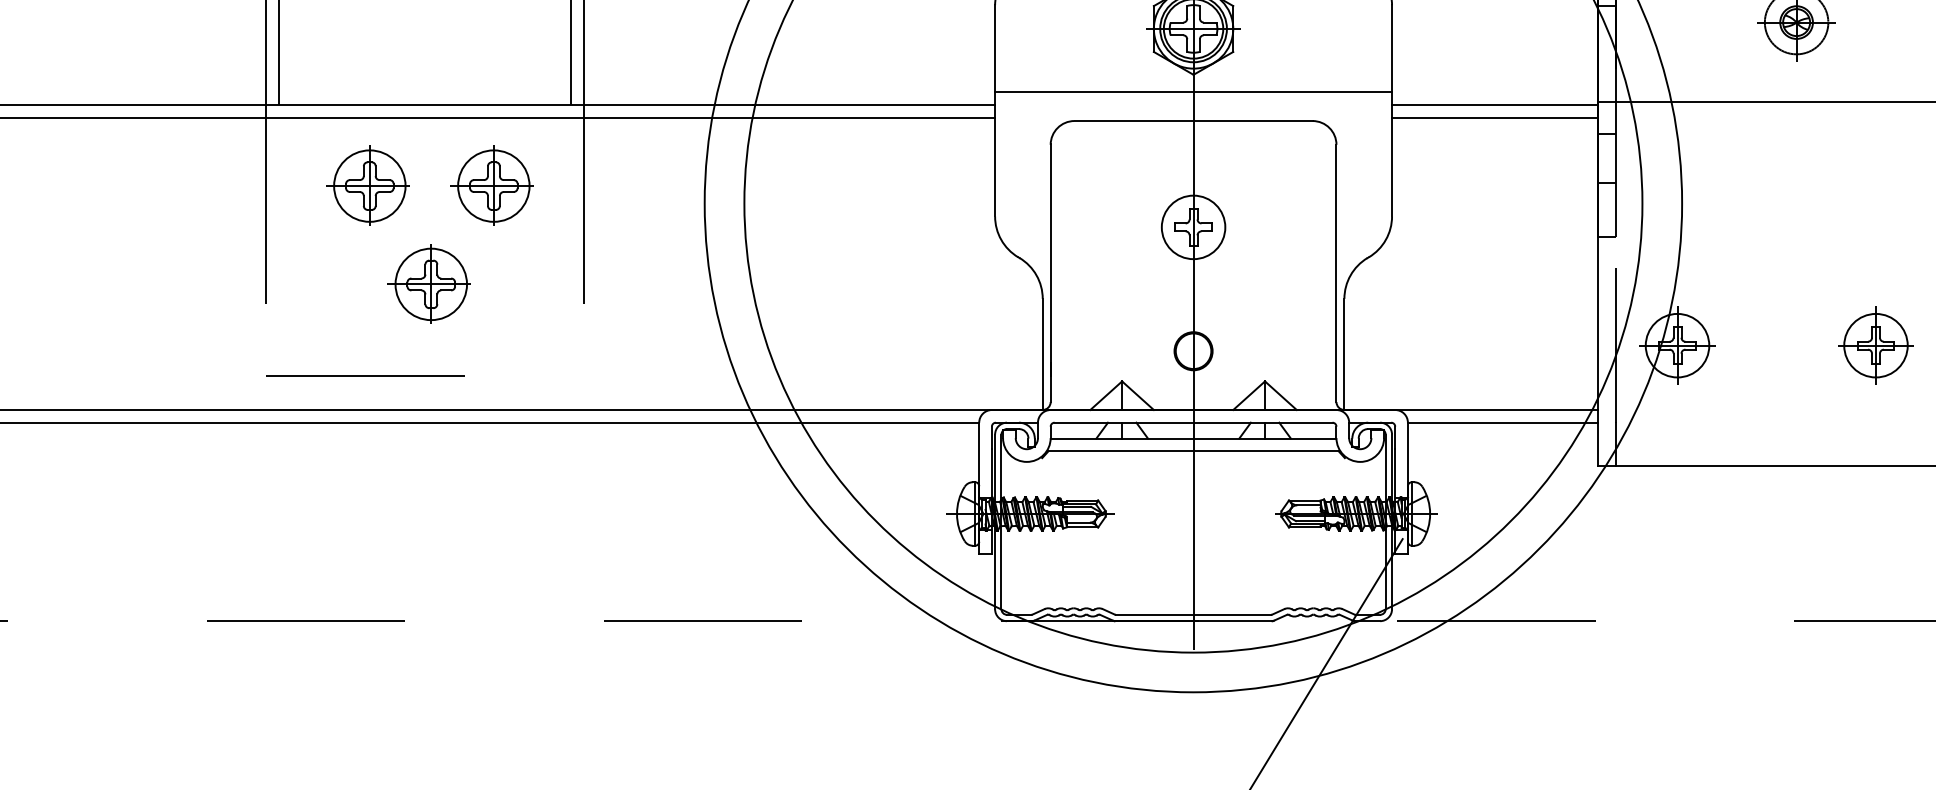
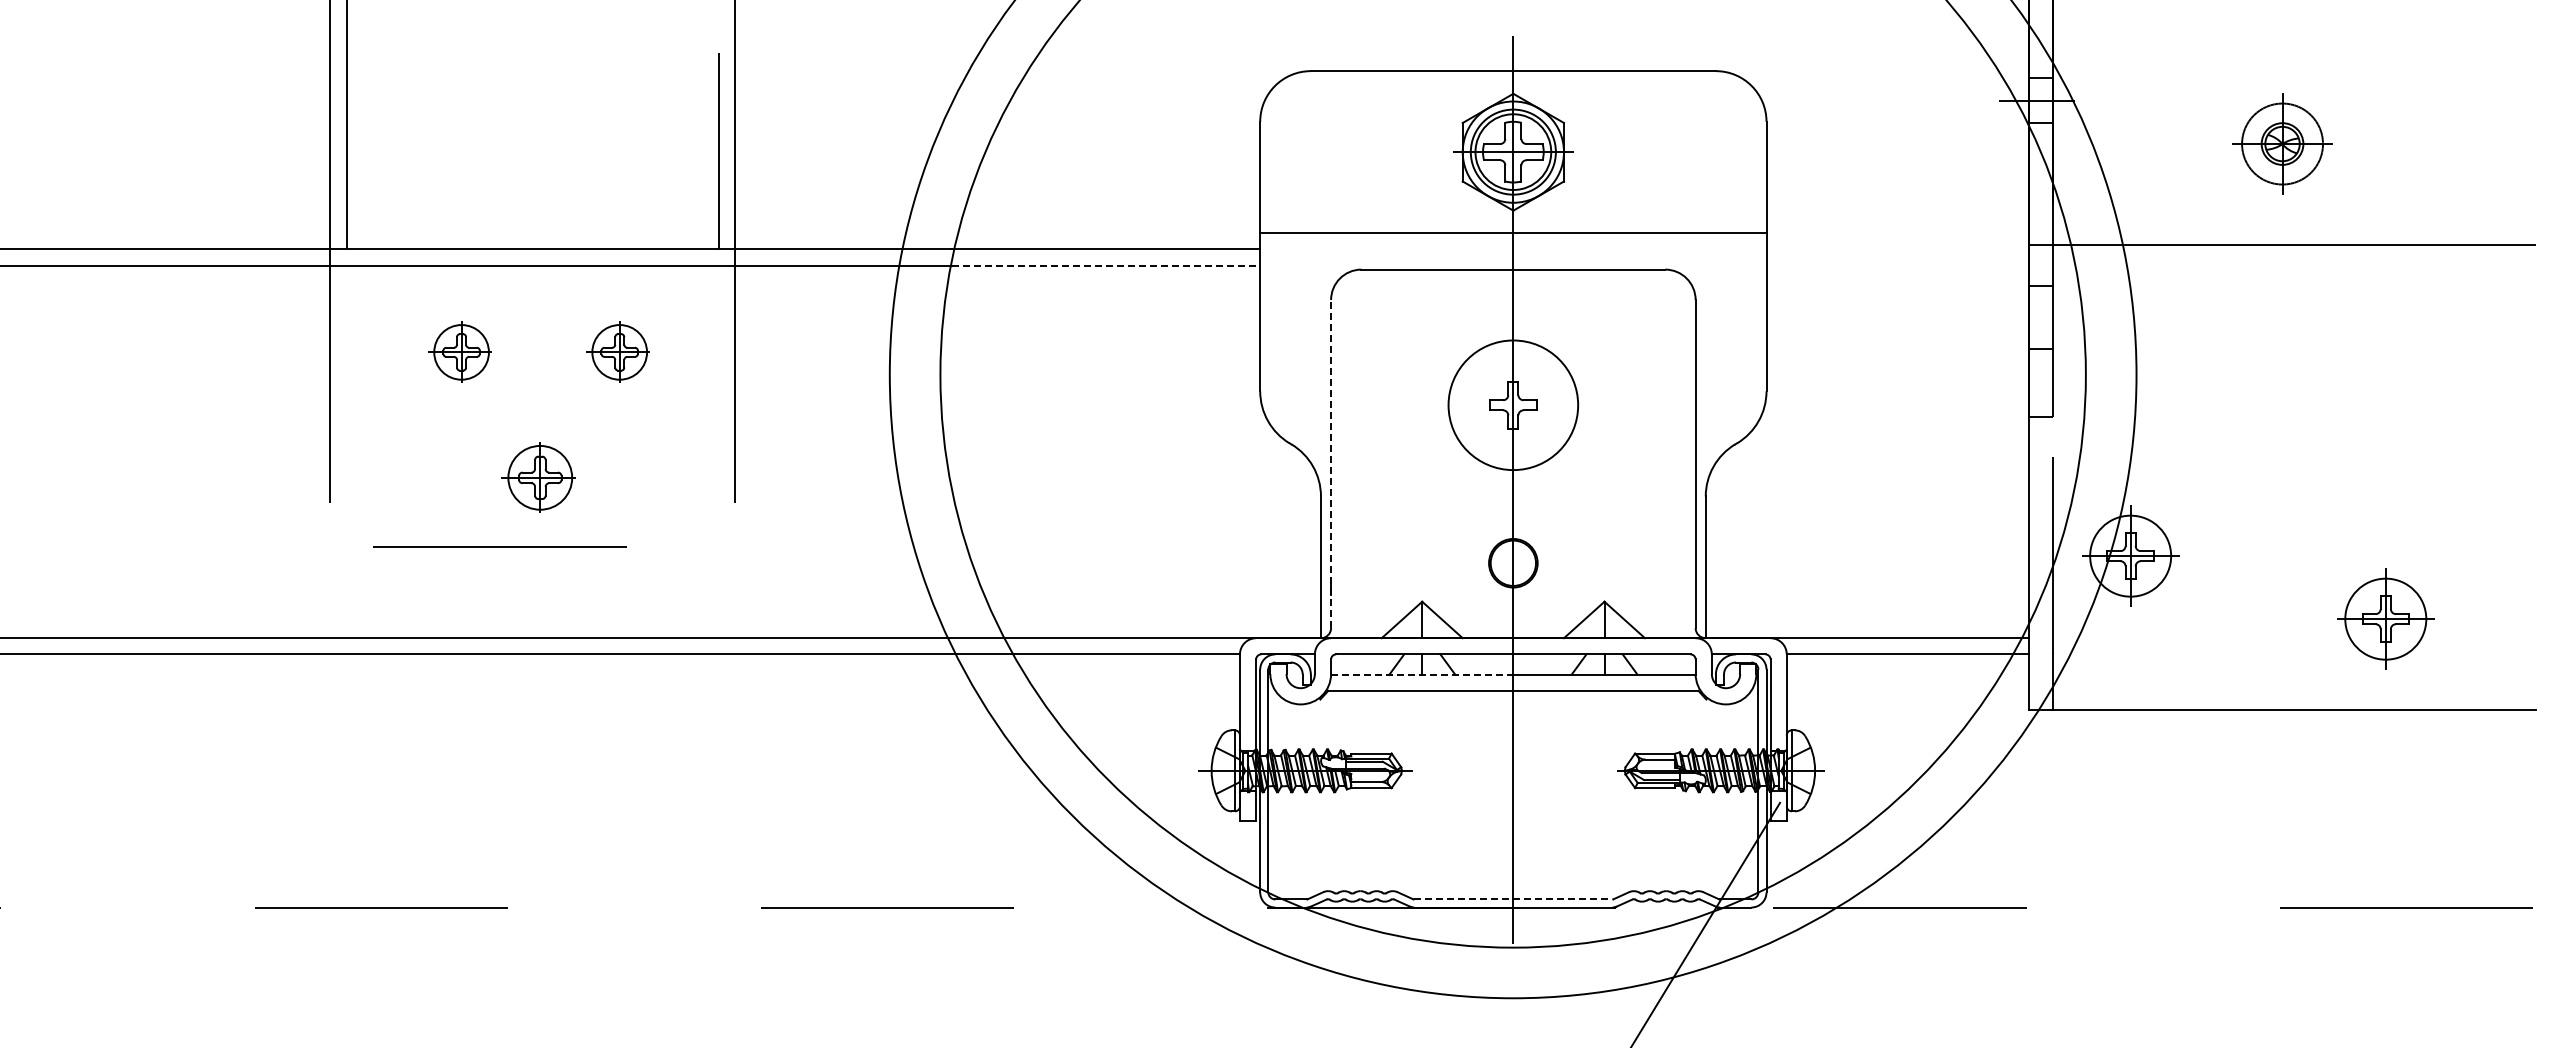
line: (1494, 105) -> (1897, 249), removed
line: (874, 117) -> (1106, 265), solid -> dashed
line: (1494, 117) -> (1897, 265), removed
part: (367, 185) -> (459, 351), size x0.6
part: (491, 185) -> (617, 351), size x0.6
circle: (1192, 226) -> (1512, 404), size x1.6
line: (1050, 273) -> (1331, 463), solid -> dashed
part: (429, 284) -> (538, 477), size x0.7
part: (1875, 345) -> (2385, 618), moved
line: (364, 375) -> (499, 546), moved
line: (1122, 438) -> (1422, 674), solid -> dashed
line: (1193, 614) -> (1513, 899), solid -> dashed

